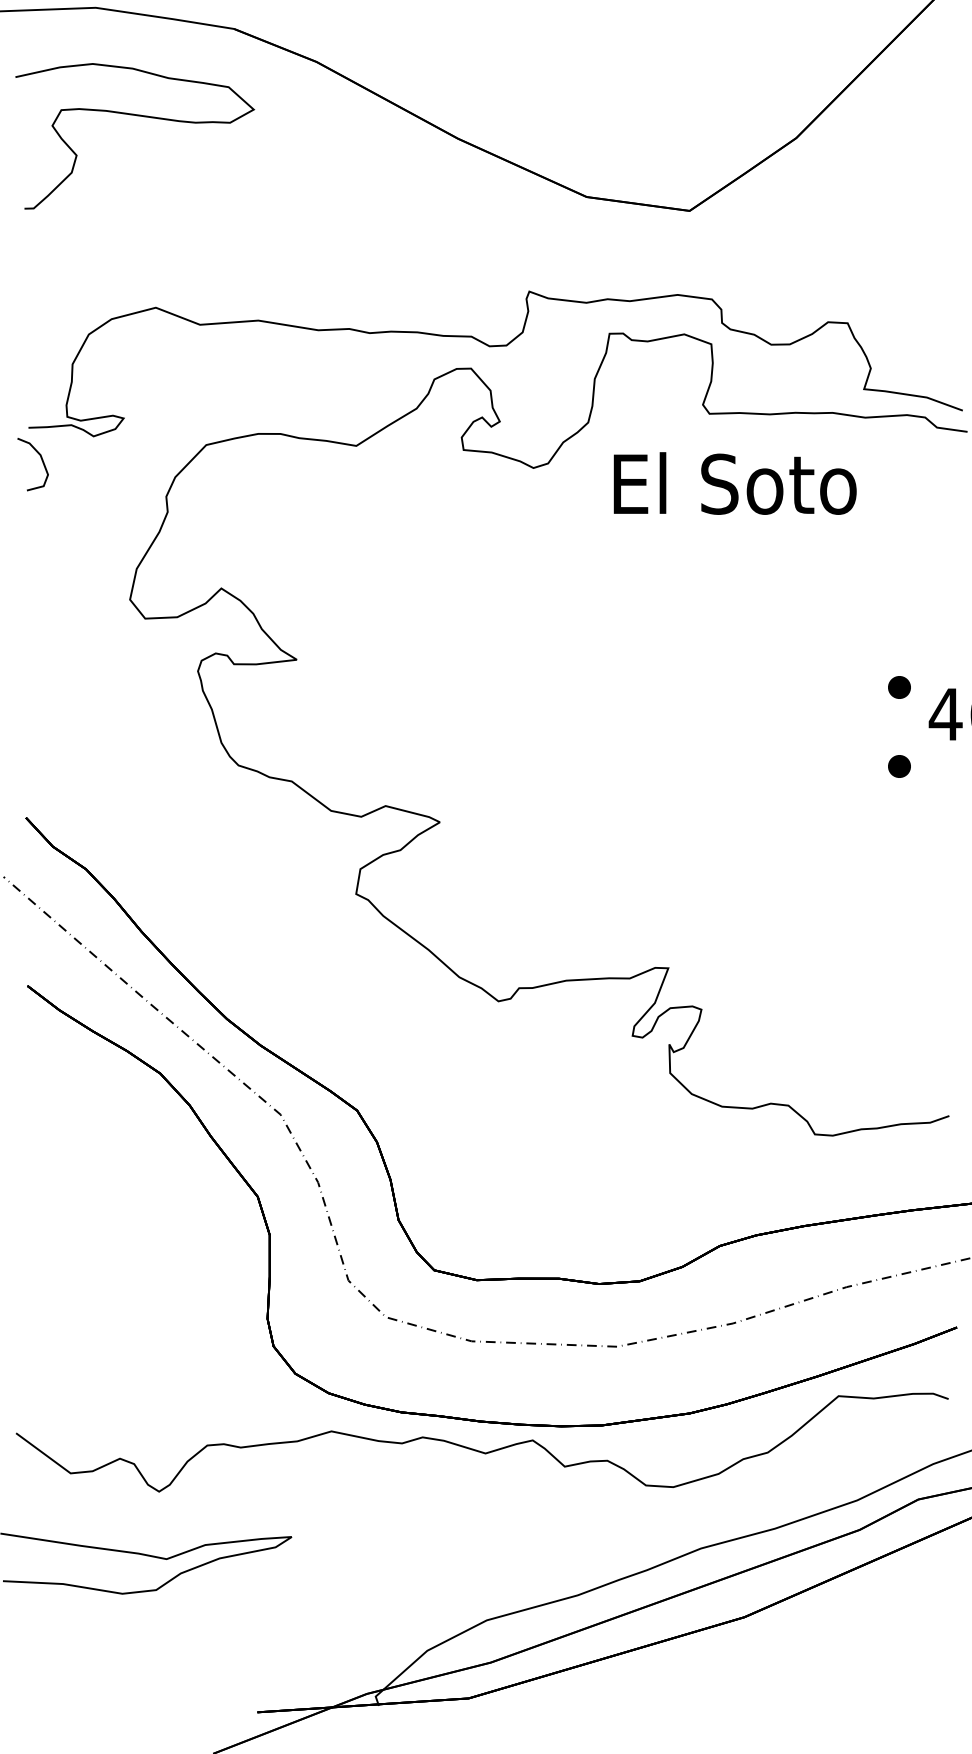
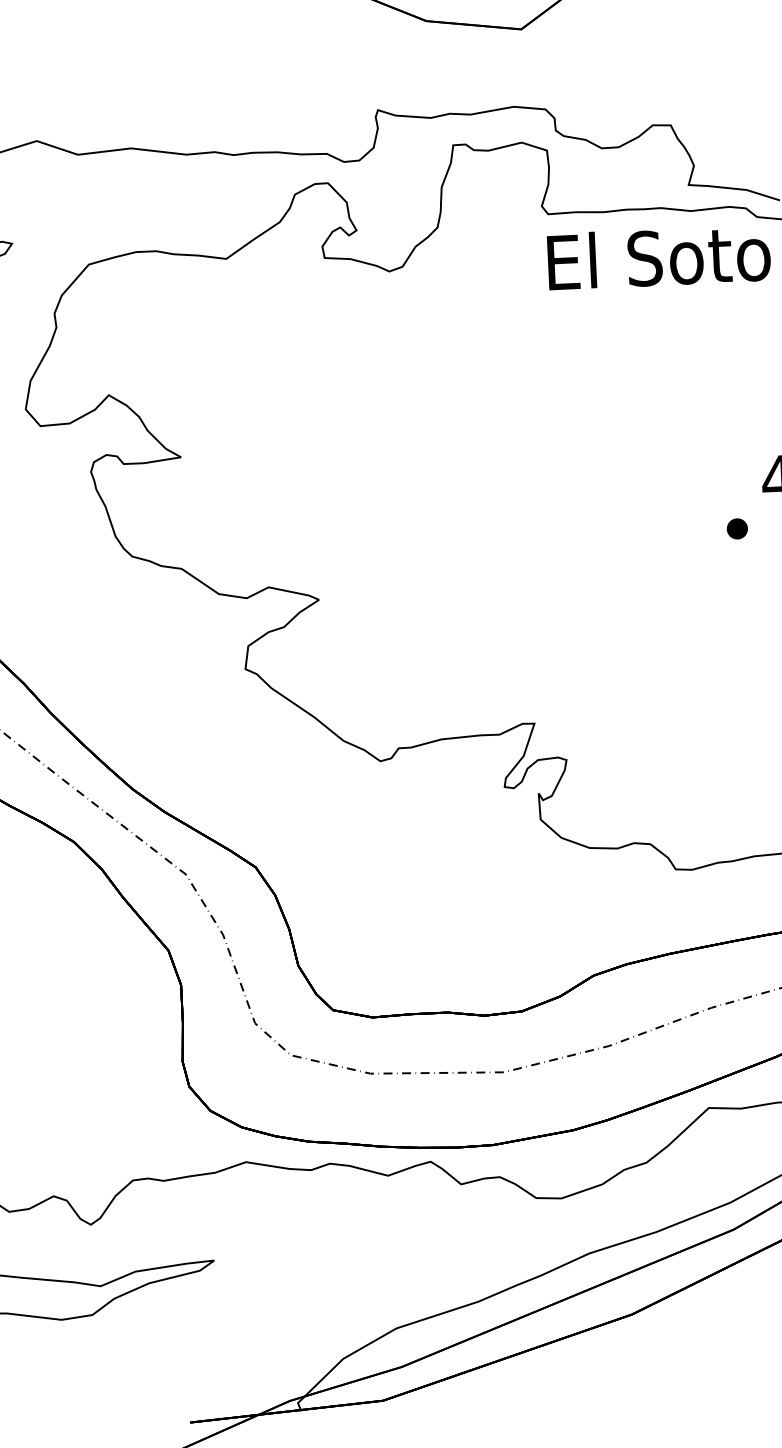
text: (734, 483) -> (658, 257), moved
part: (899, 687) -> (733, 456), removed

